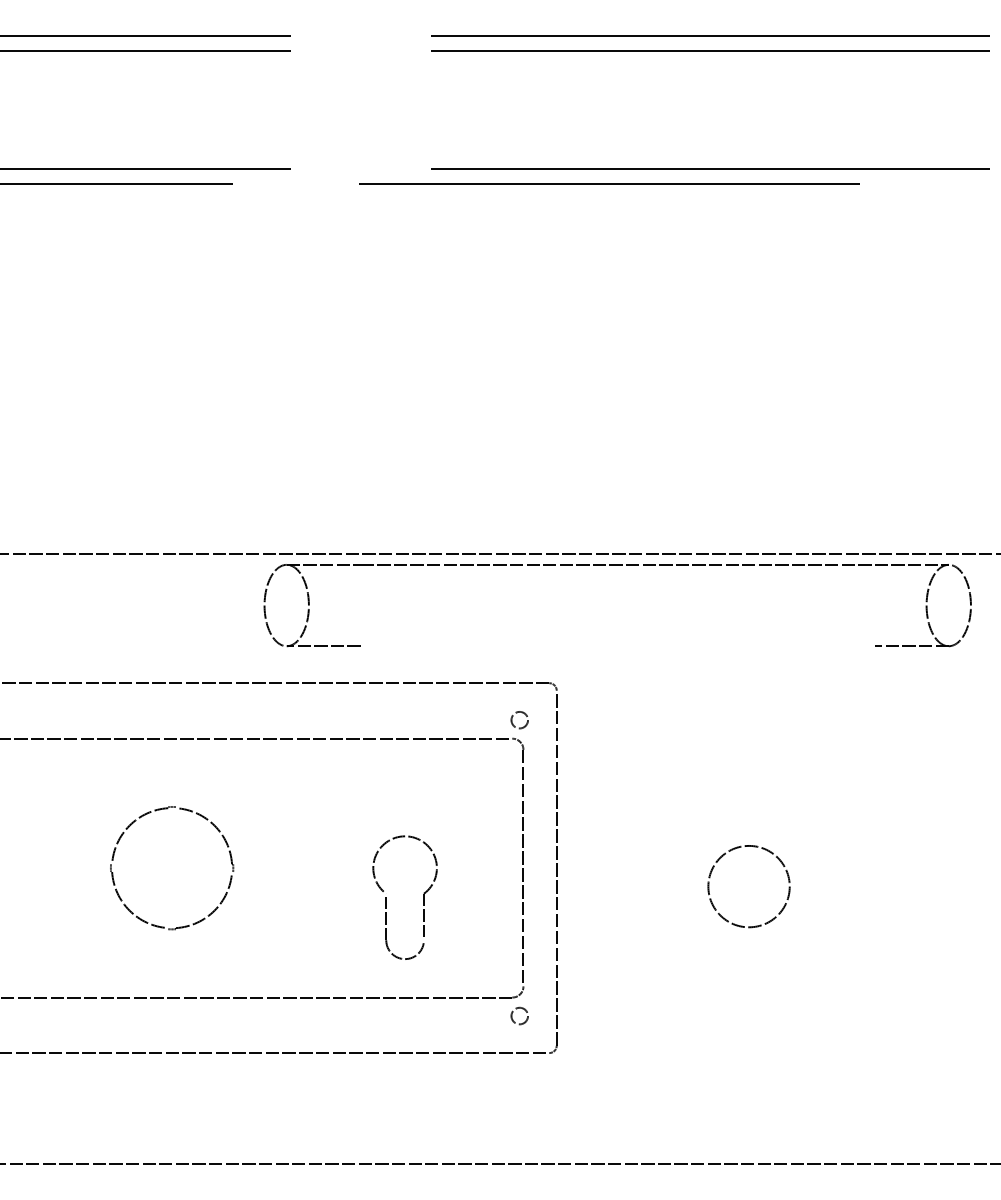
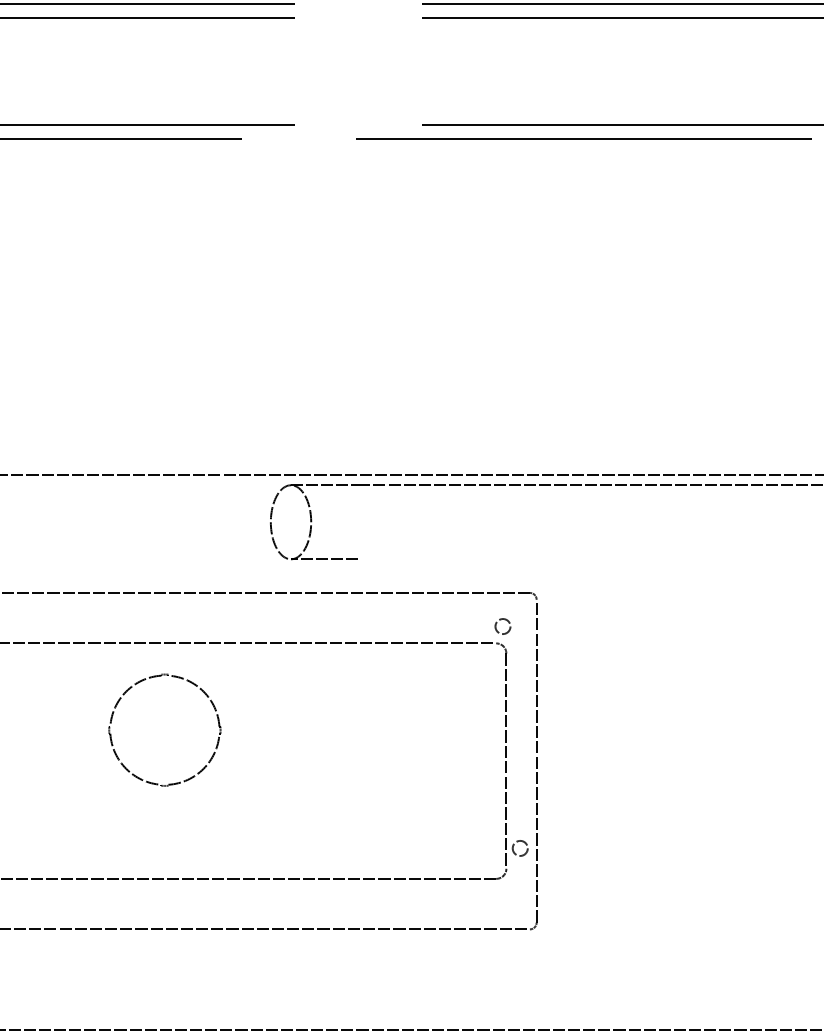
circle: (748, 886) -> (711, 777), removed
part: (386, 897) -> (381, 787), removed
part: (220, 901) -> (208, 760), moved
circle: (519, 1015) -> (520, 847), moved

